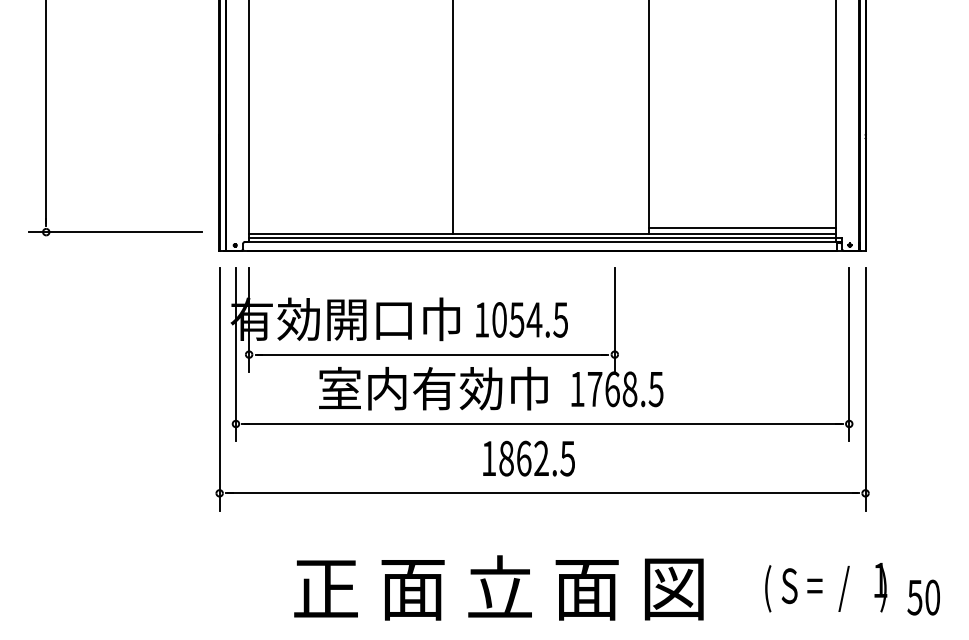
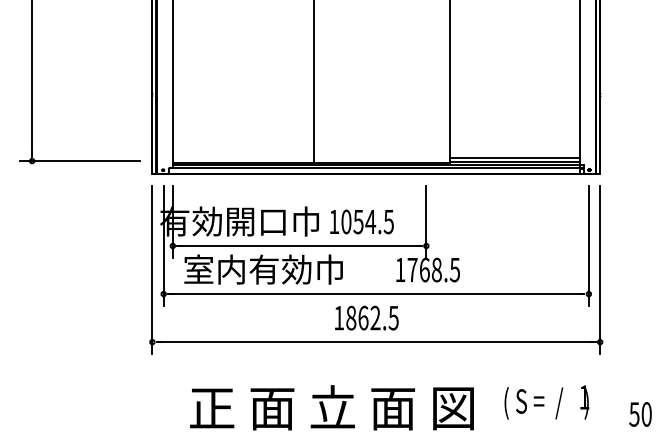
text: (433, 388) -> (263, 269), moved
text: (498, 587) -> (331, 407), moved
text: (825, 587) -> (546, 402), moved

